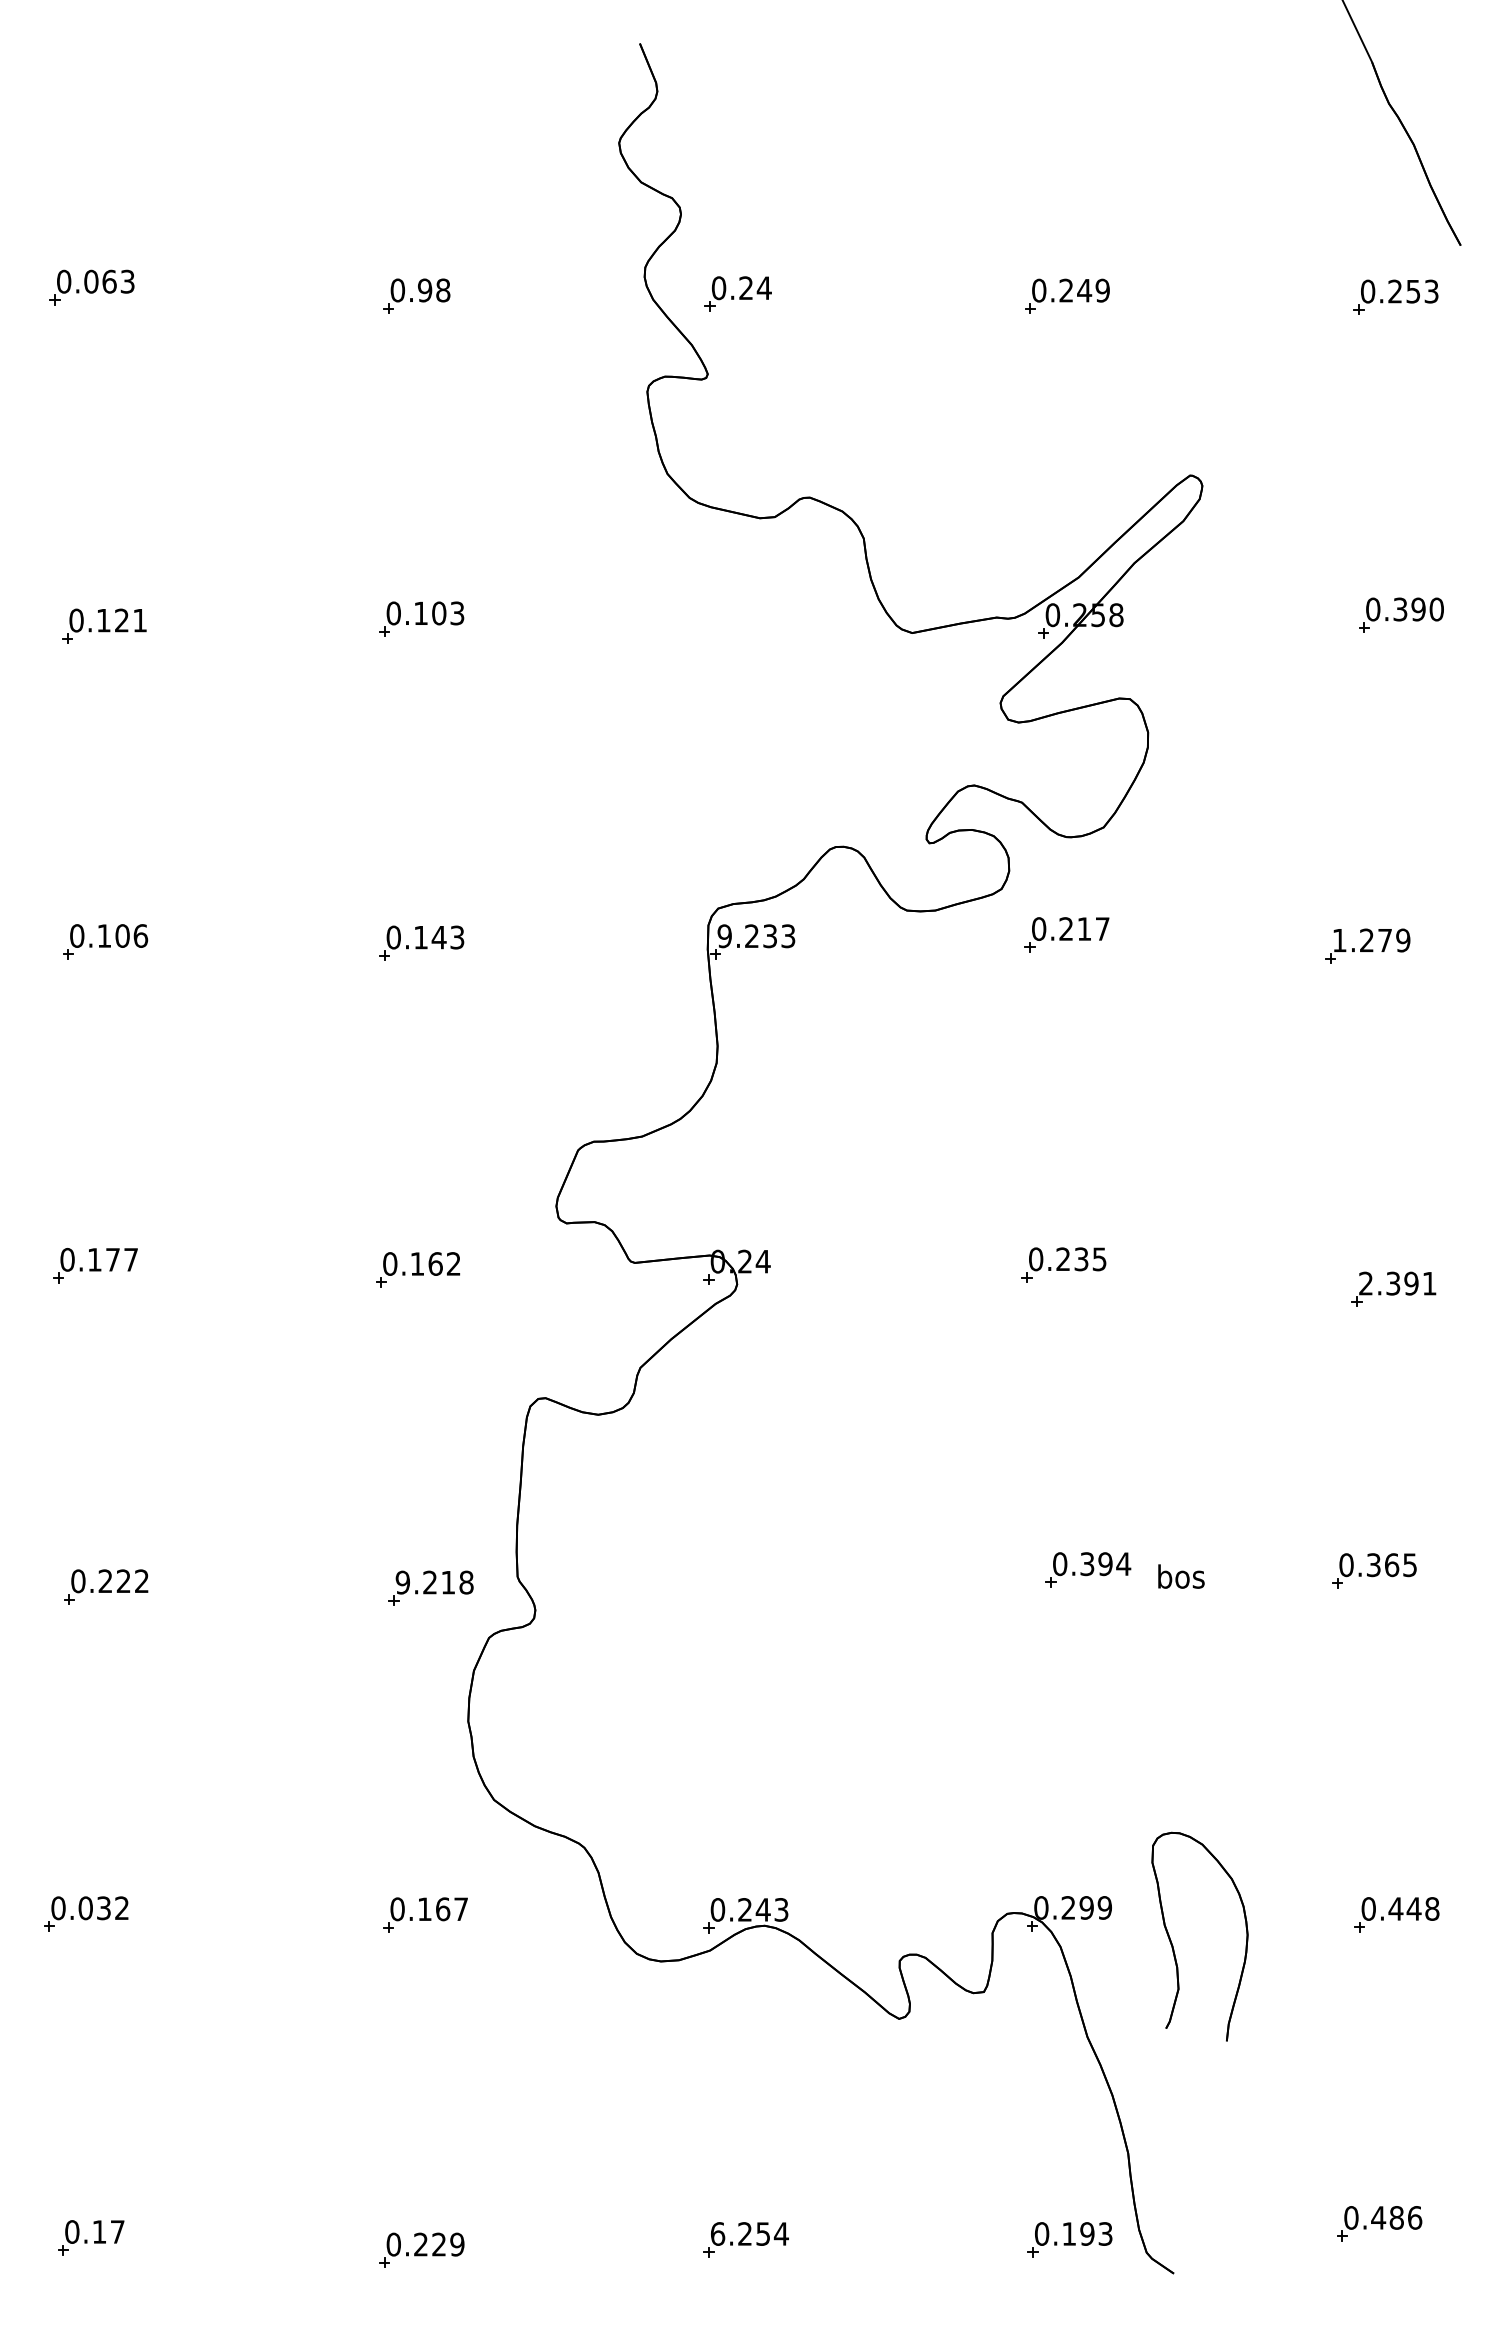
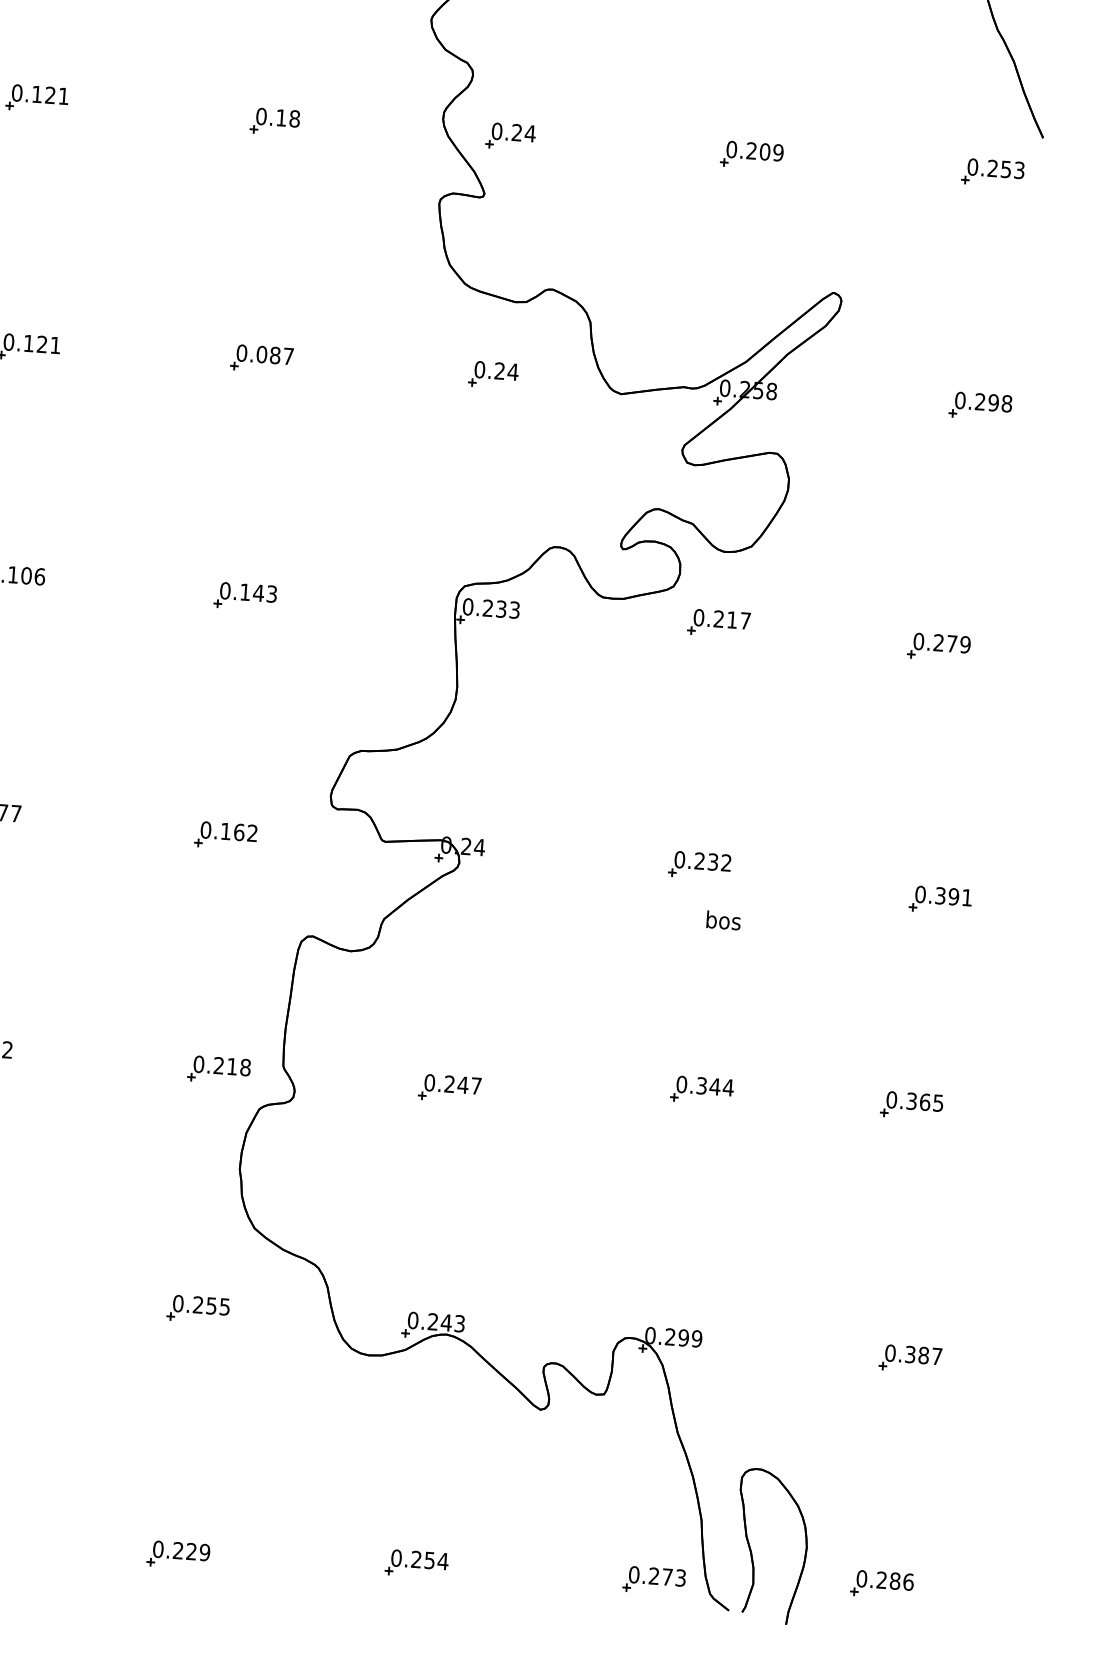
text: (109, 281) -> (50, 95), 0.063 -> 0.121
text: (424, 290) -> (281, 117), 0.98 -> 0.18
text: (1084, 290) -> (765, 151), 0.249 -> 0.209
text: (1418, 609) -> (993, 402), 0.390 -> 0.298
text: (439, 613) -> (275, 355), 0.103 -> 0.087
part: (737, 618) -> (493, 374), added
text: (724, 936) -> (467, 607), 9.233 -> 0.233
text: (1339, 940) -> (918, 641), 1.279 -> 0.279
text: (1099, 1259) -> (726, 863), 0.235 -> 0.232
text: (1366, 1283) -> (920, 894), 2.391 -> 0.391
text: (1105, 1564) -> (715, 1087), 0.394 -> 0.344
text: (1181, 1576) -> (723, 920), moved
text: (402, 1582) -> (198, 1064), 9.218 -> 0.218
part: (745, 1591) -> (449, 1088), added
text: (1413, 1908) -> (923, 1355), 0.448 -> 0.387
text: (442, 1909) -> (211, 1306), 0.167 -> 0.255
part: (1173, 1945) -> (751, 1551), moved
text: (1378, 2217) -> (881, 1579), 0.486 -> 0.286
text: (717, 2233) -> (396, 1557), 6.254 -> 0.254
text: (1078, 2233) -> (661, 1576), 0.193 -> 0.273

